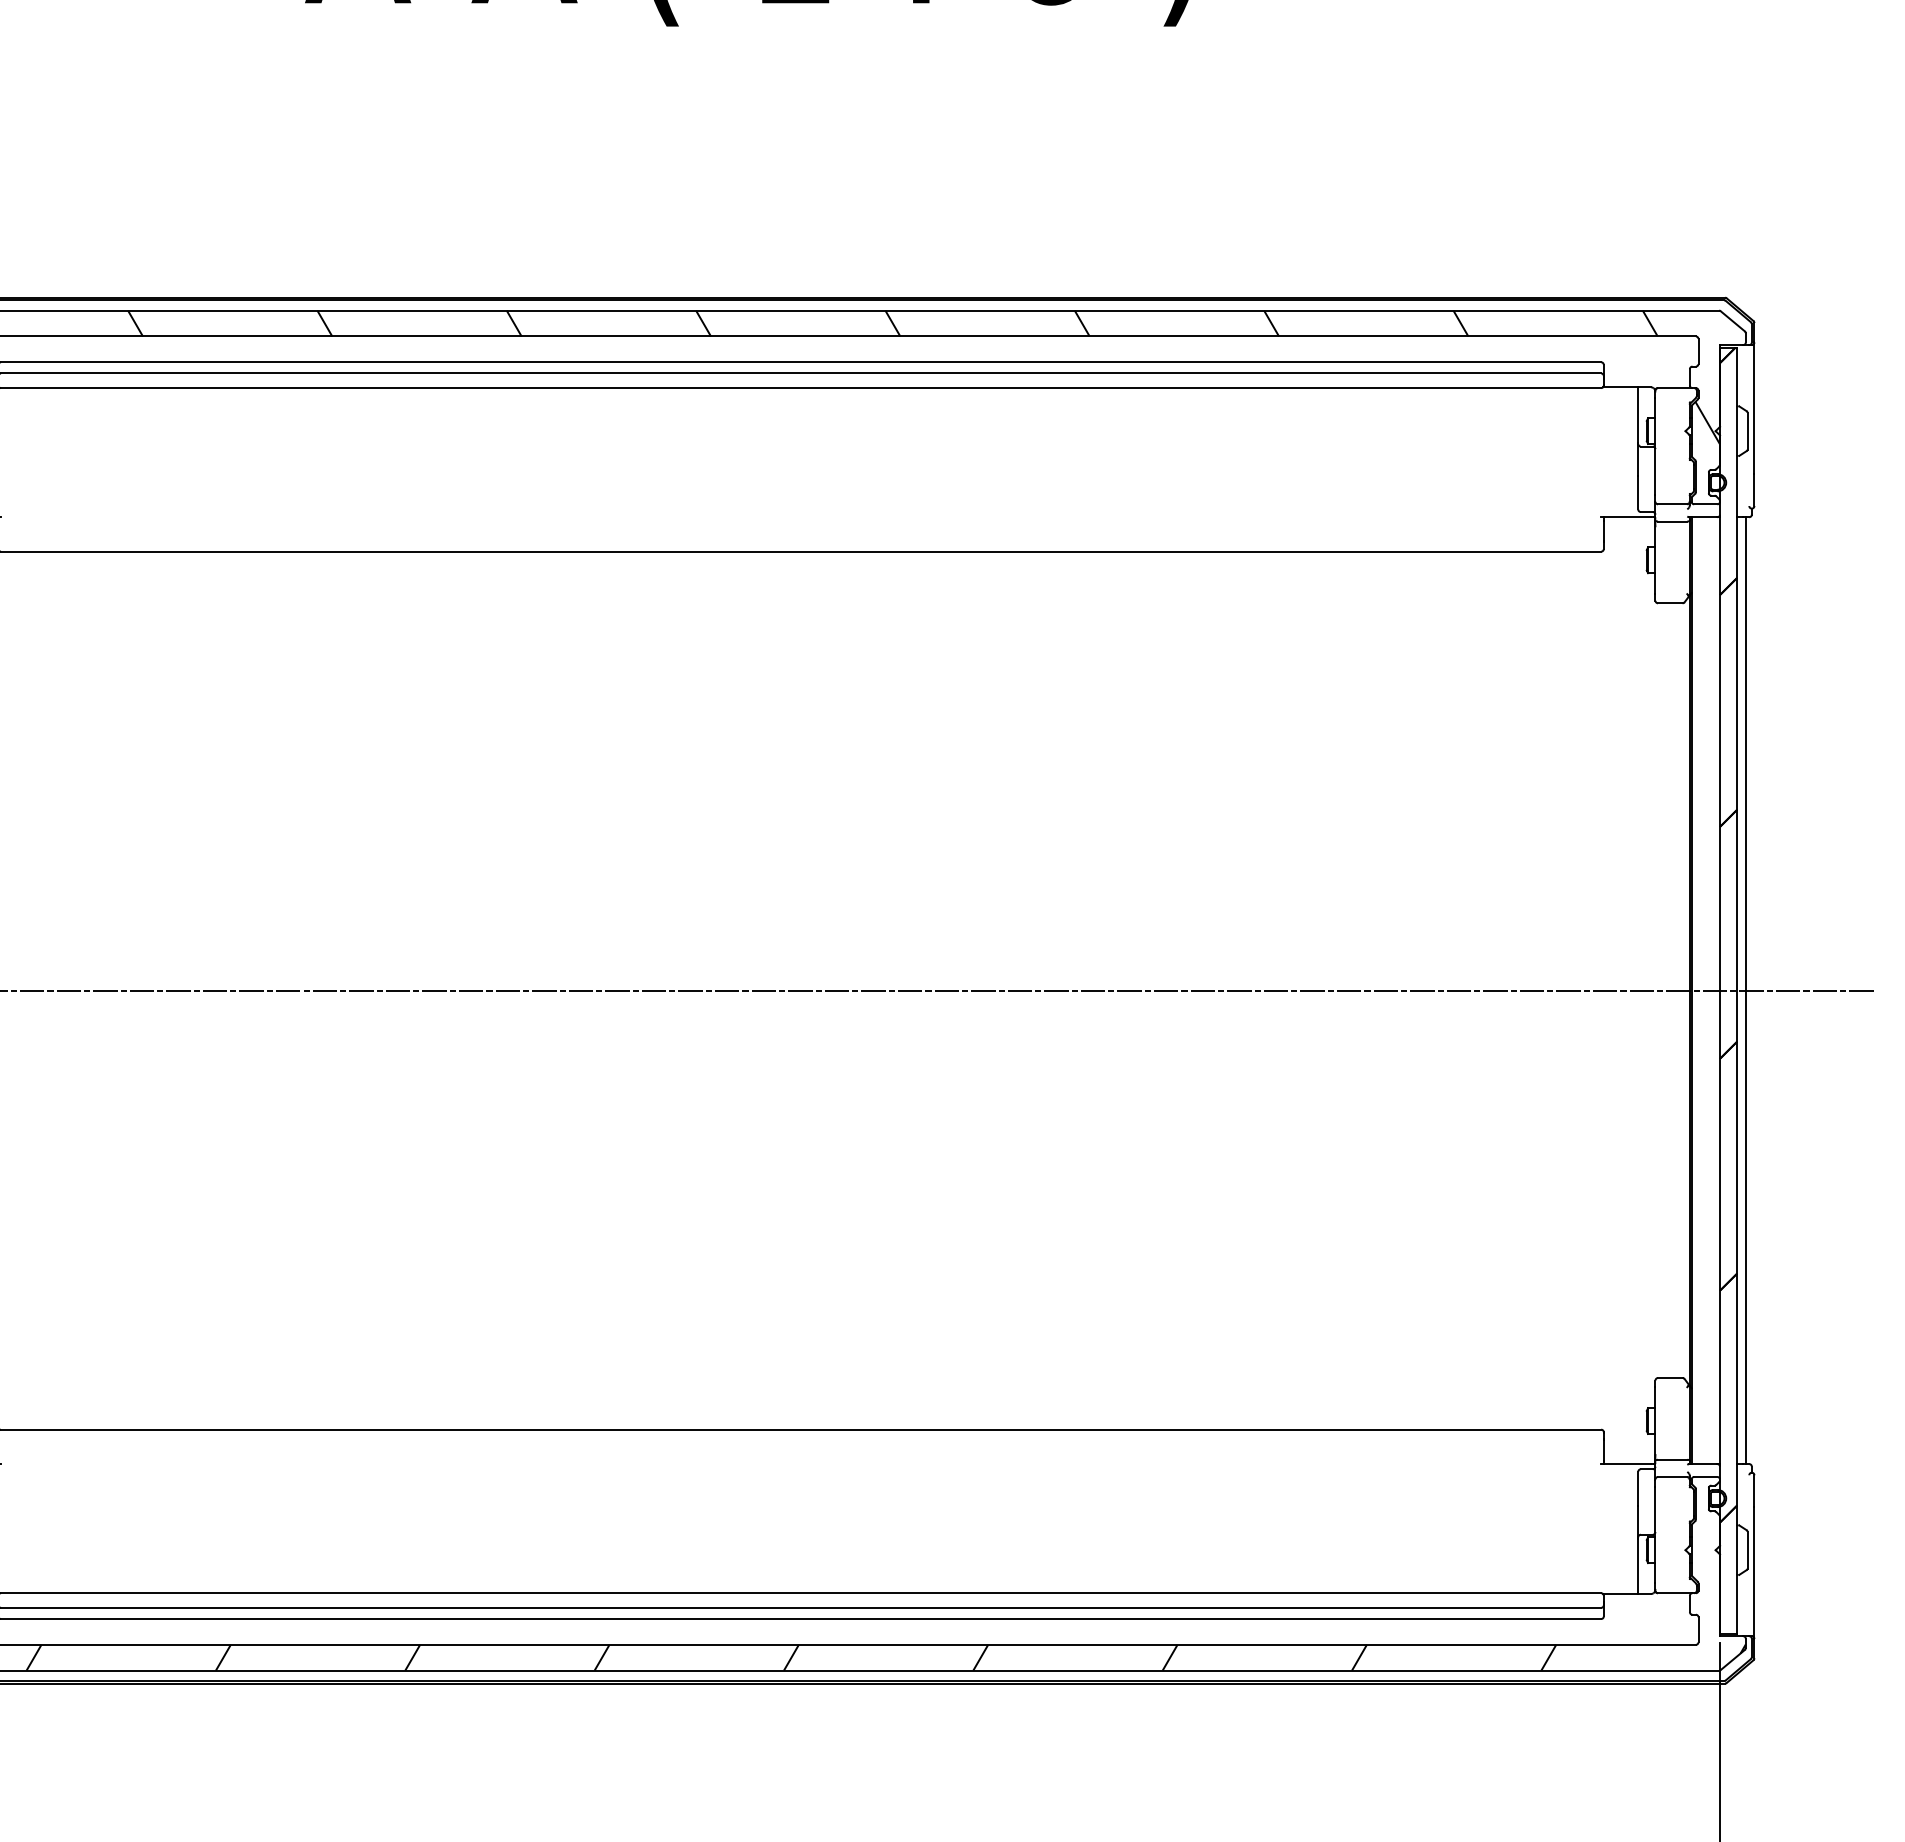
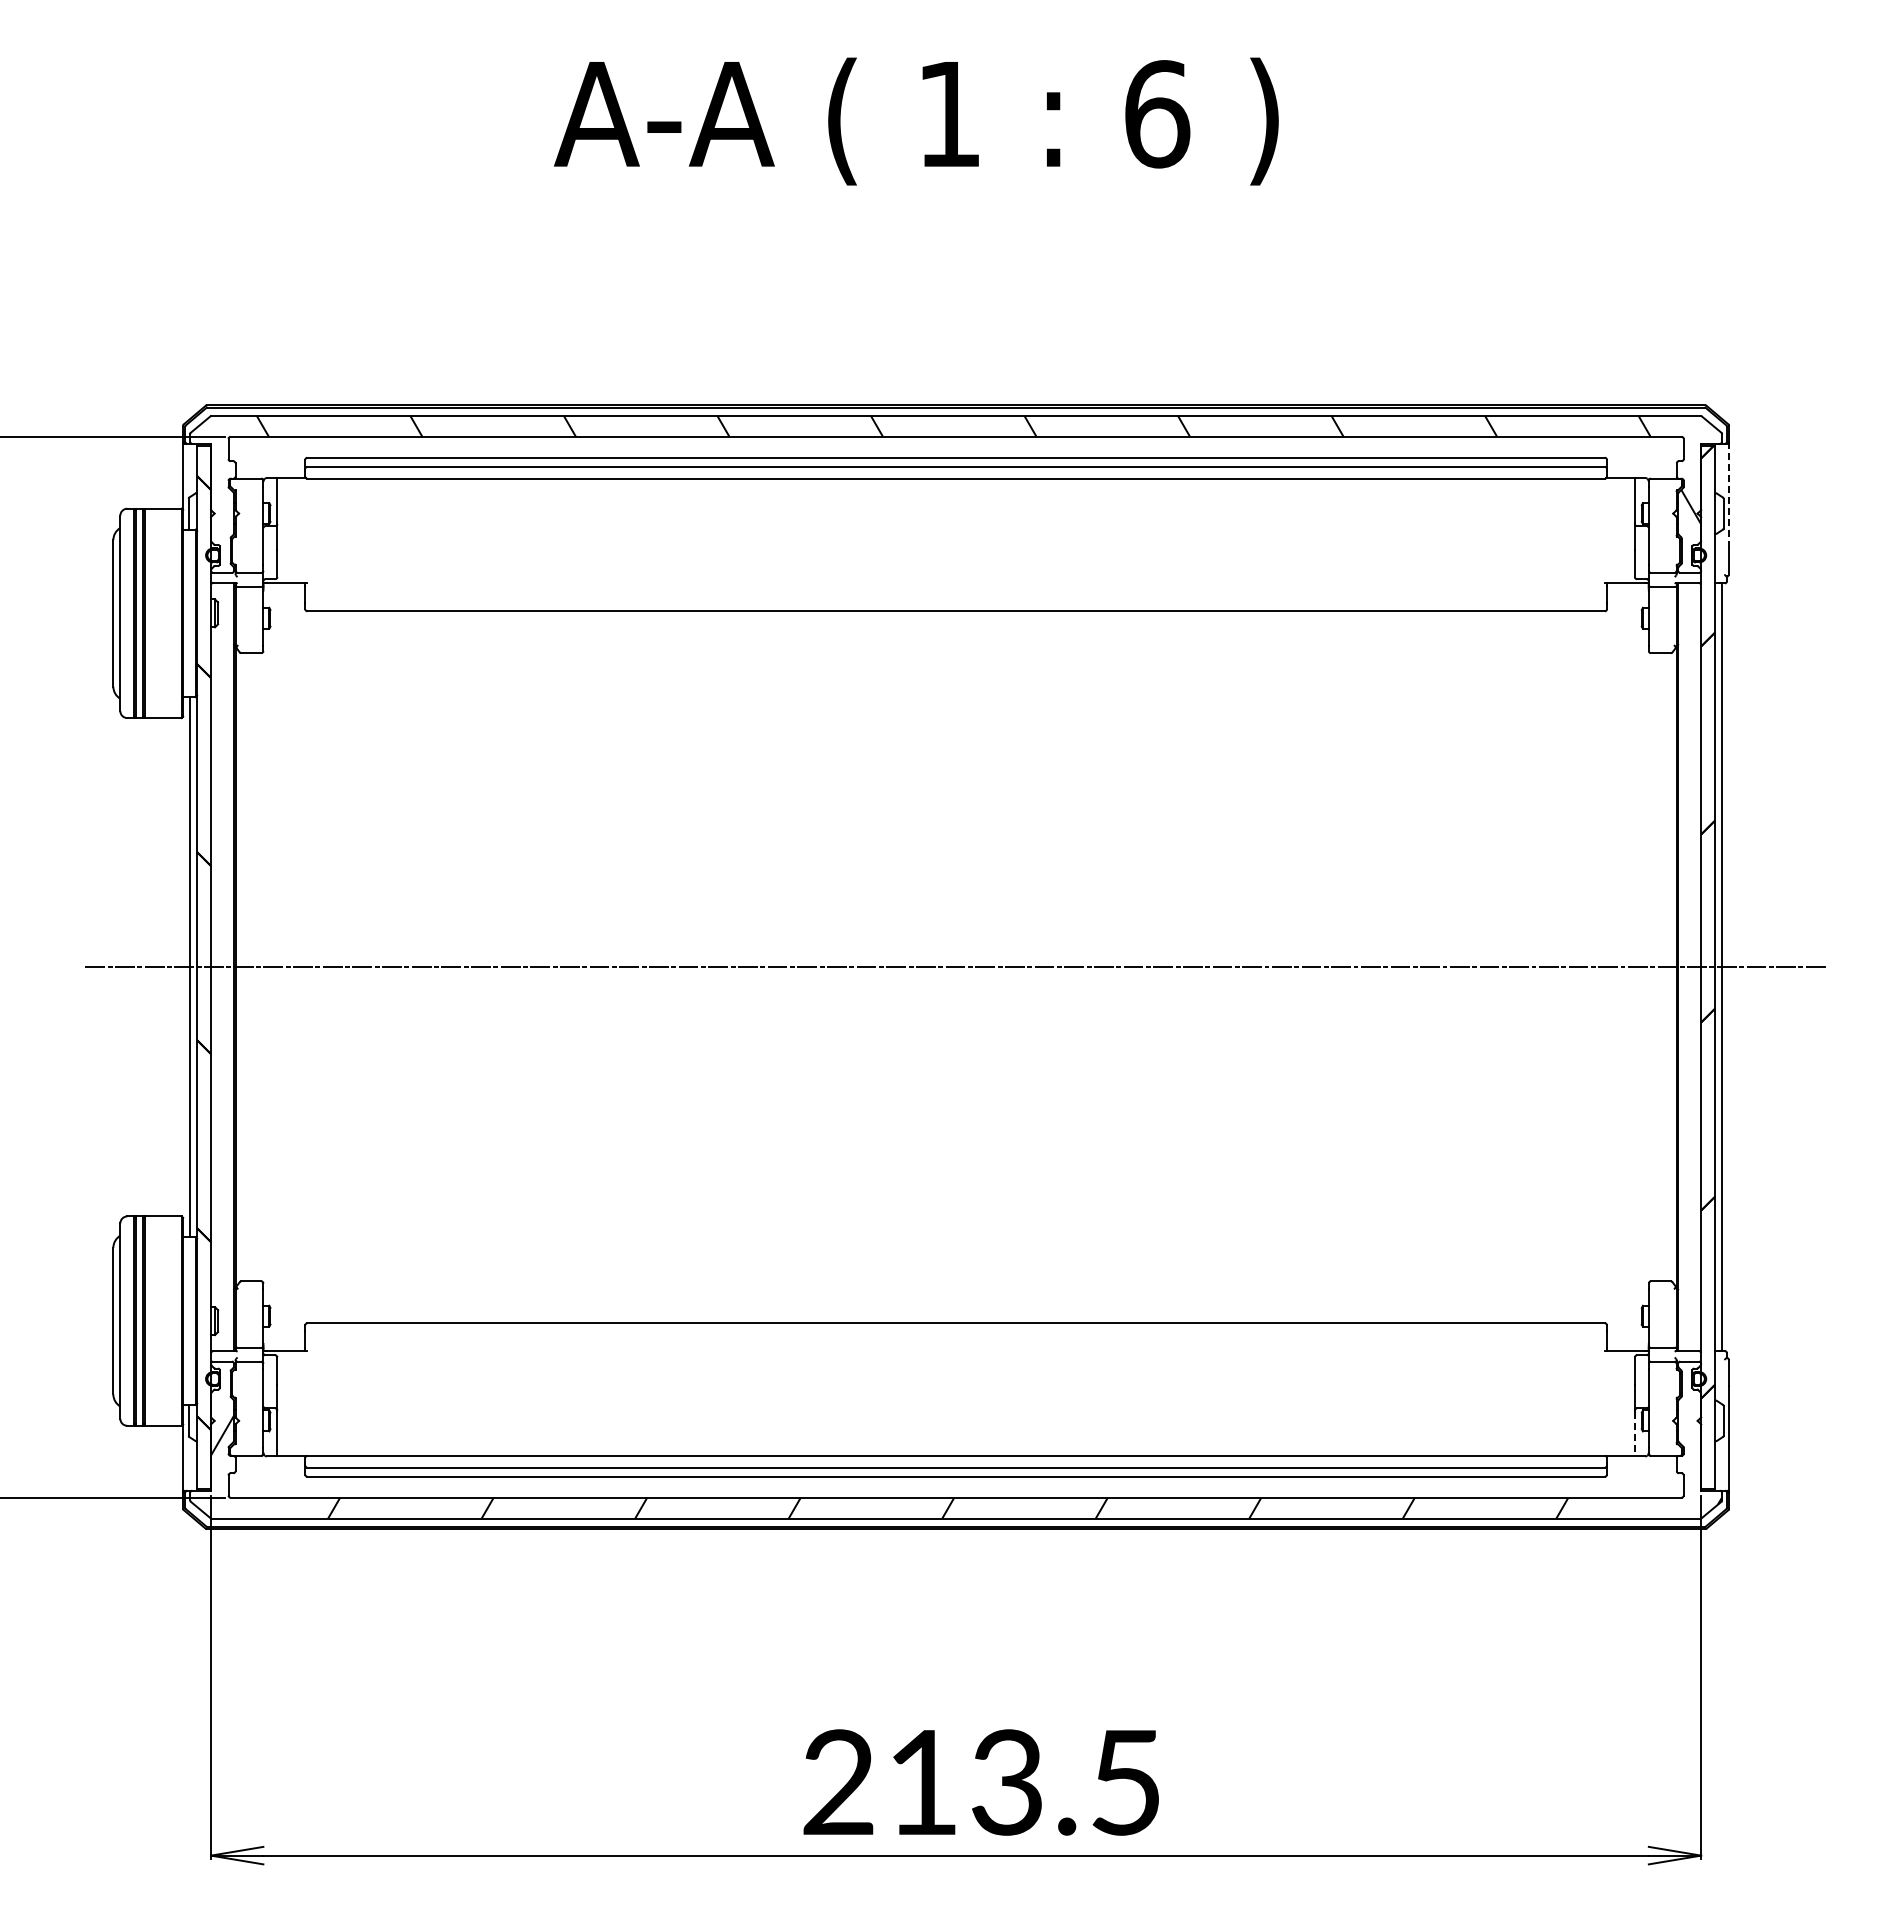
line: (1754, 407) -> (1729, 494), solid -> dashed
line: (1637, 1566) -> (1634, 1434), solid -> dashed

